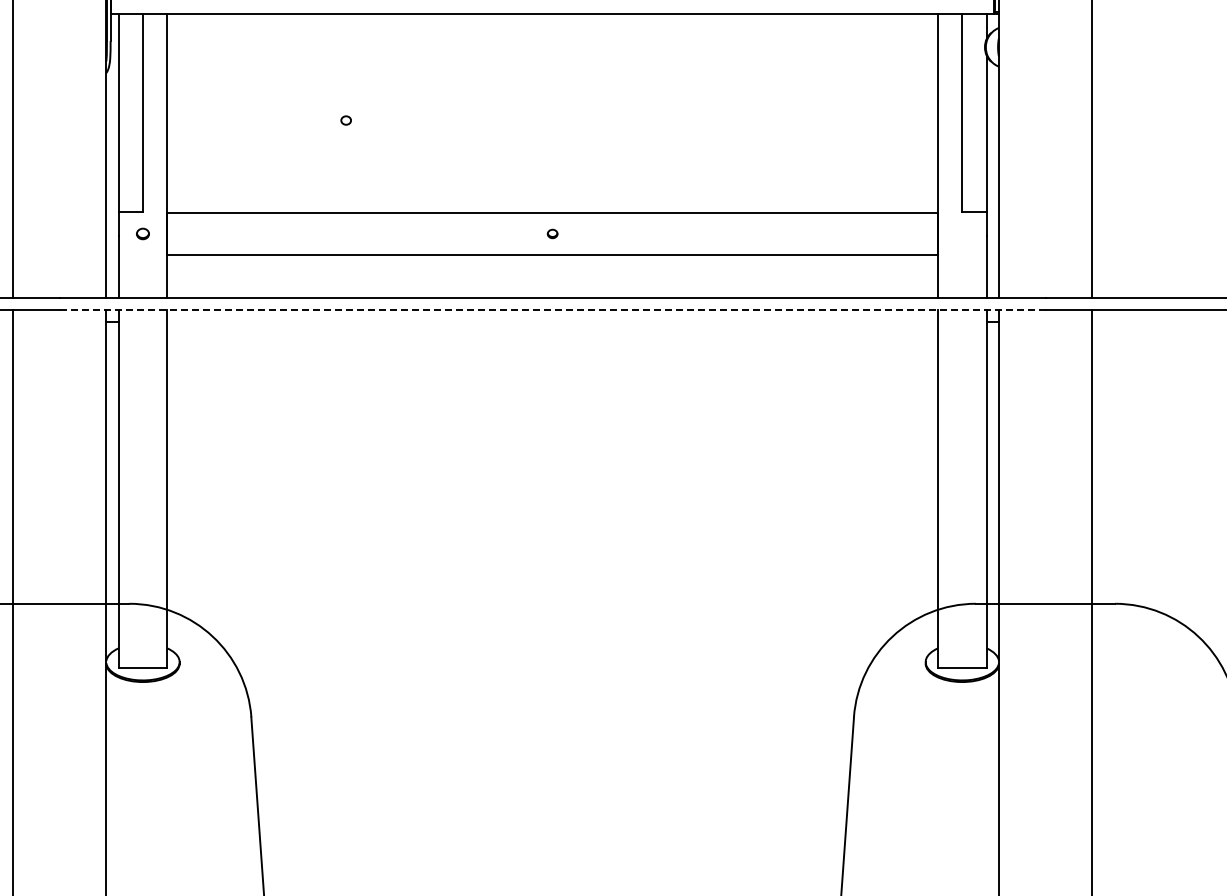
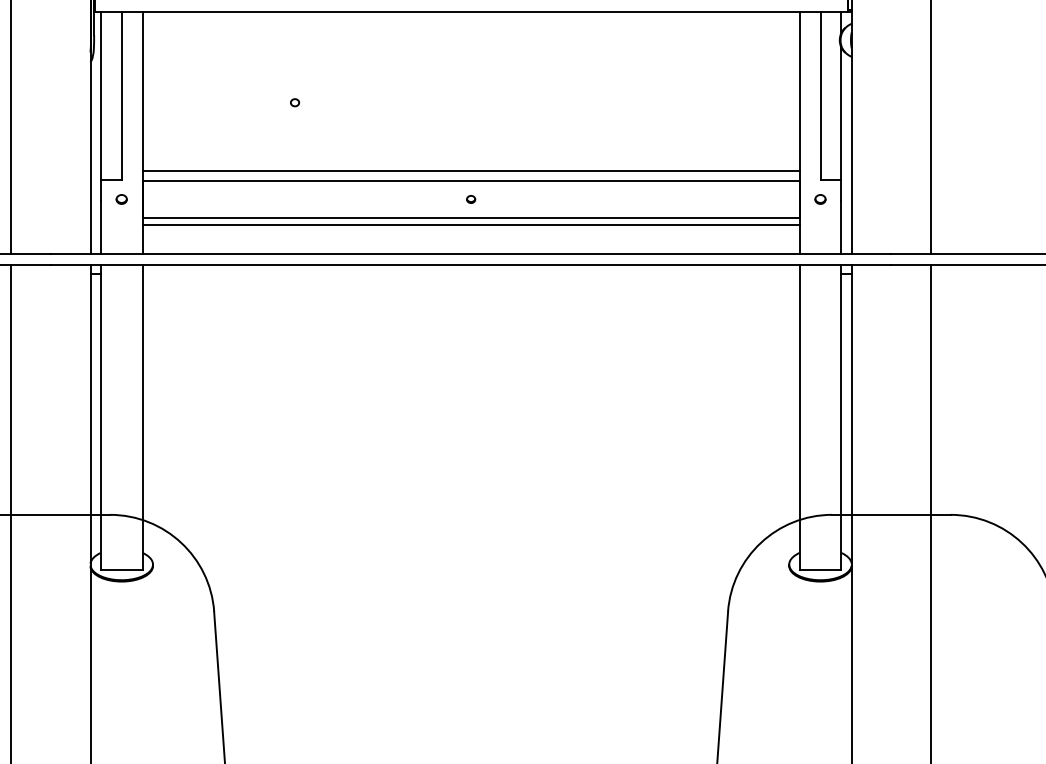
line: (552, 200) -> (470, 170), added
part: (962, 233) -> (820, 199), added
line: (552, 264) -> (470, 225), added
line: (552, 310) -> (470, 264), dashed -> solid

